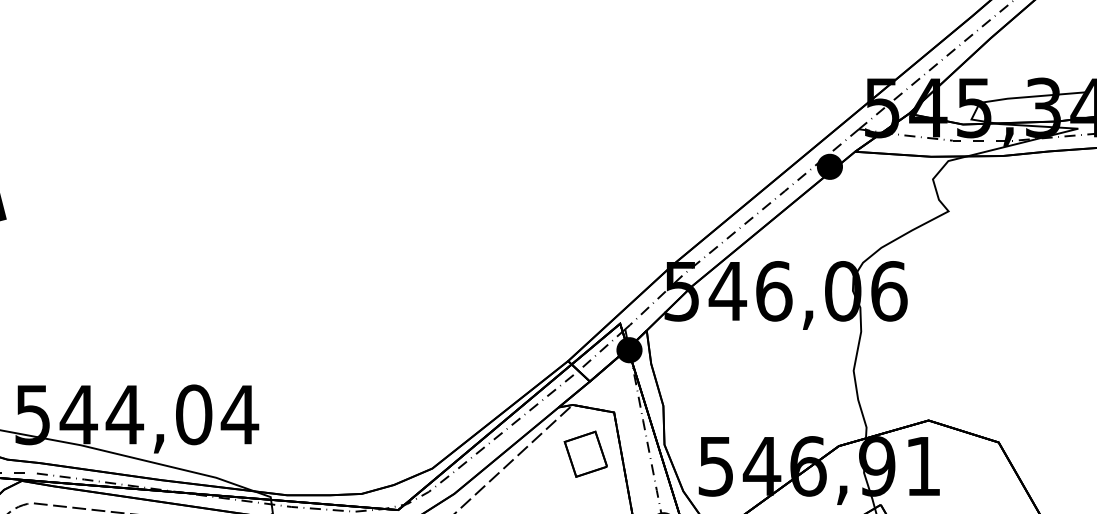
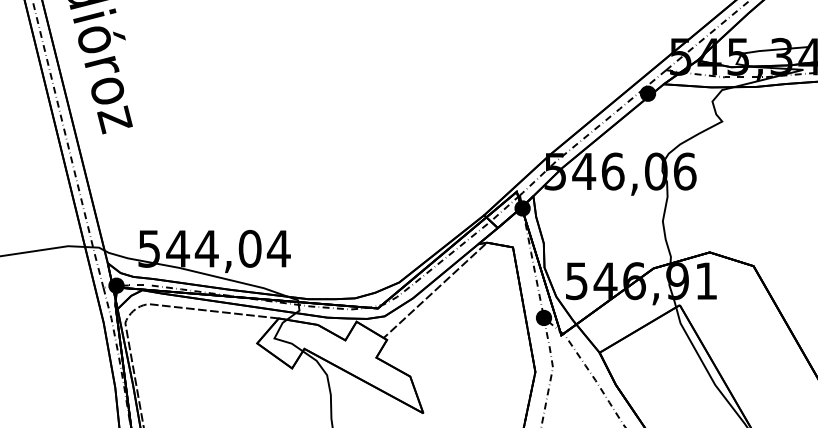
part: (586, 454) -> (495, 273), removed

